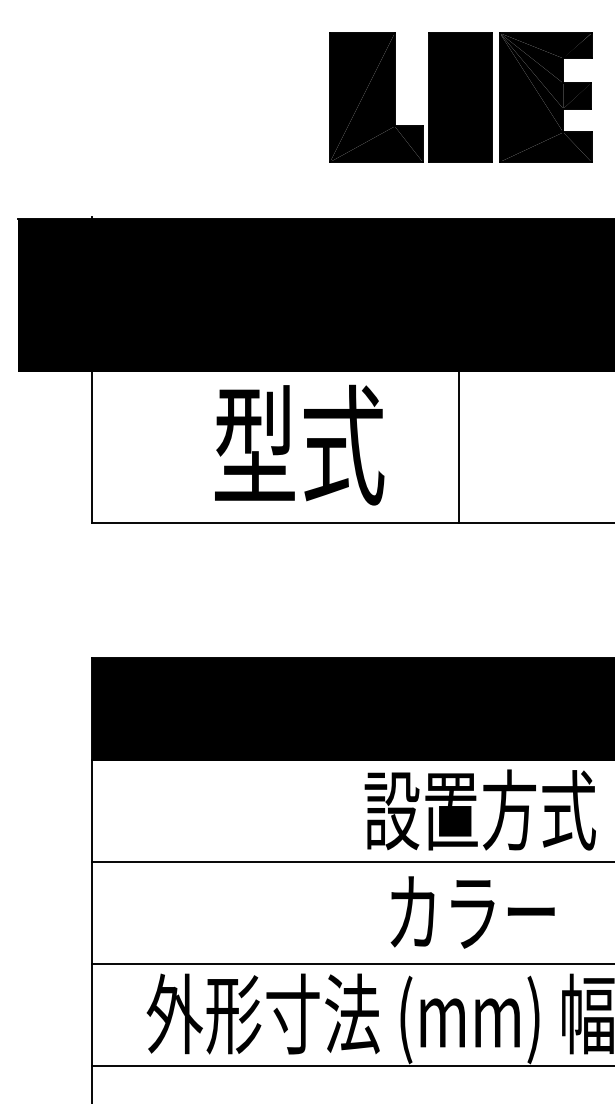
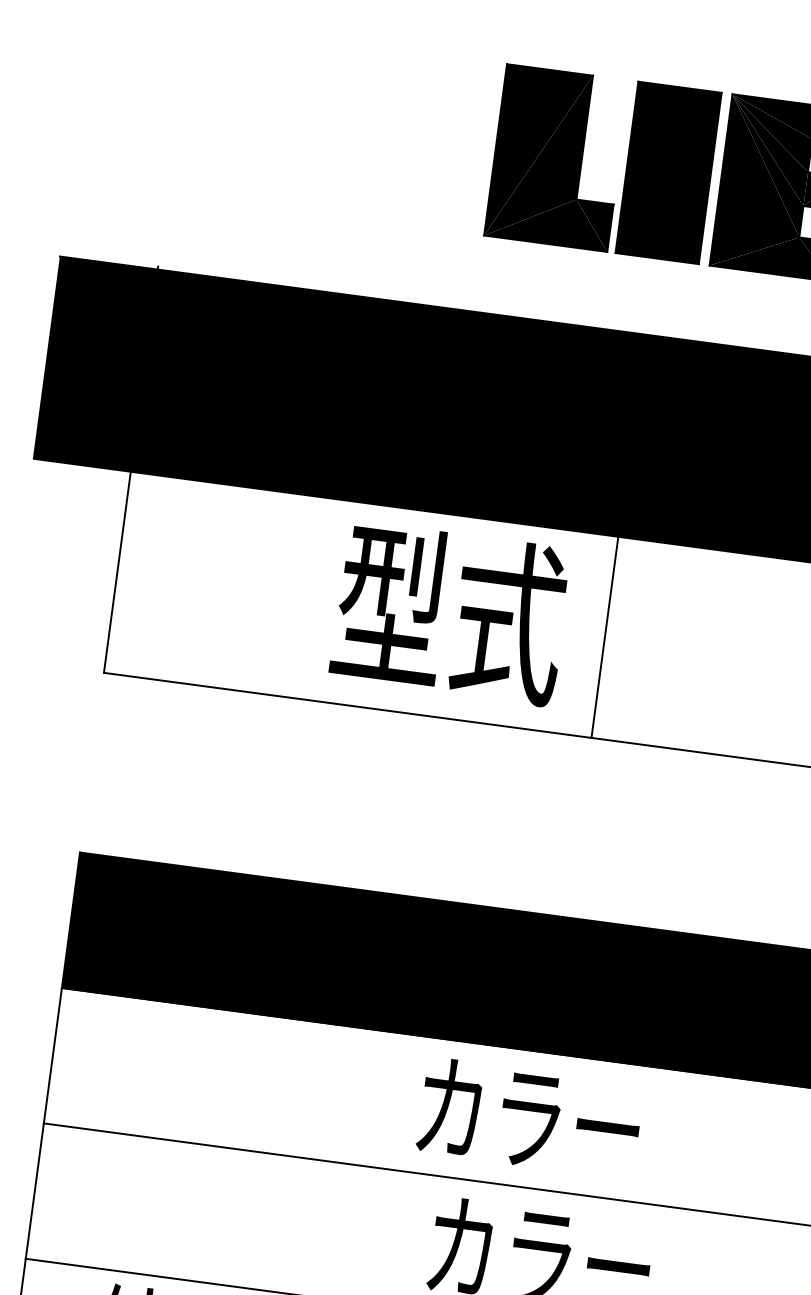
text: (299, 444) -> (450, 612), moved
text: (479, 809) -> (567, 1121), 設置方式 -> カラー

